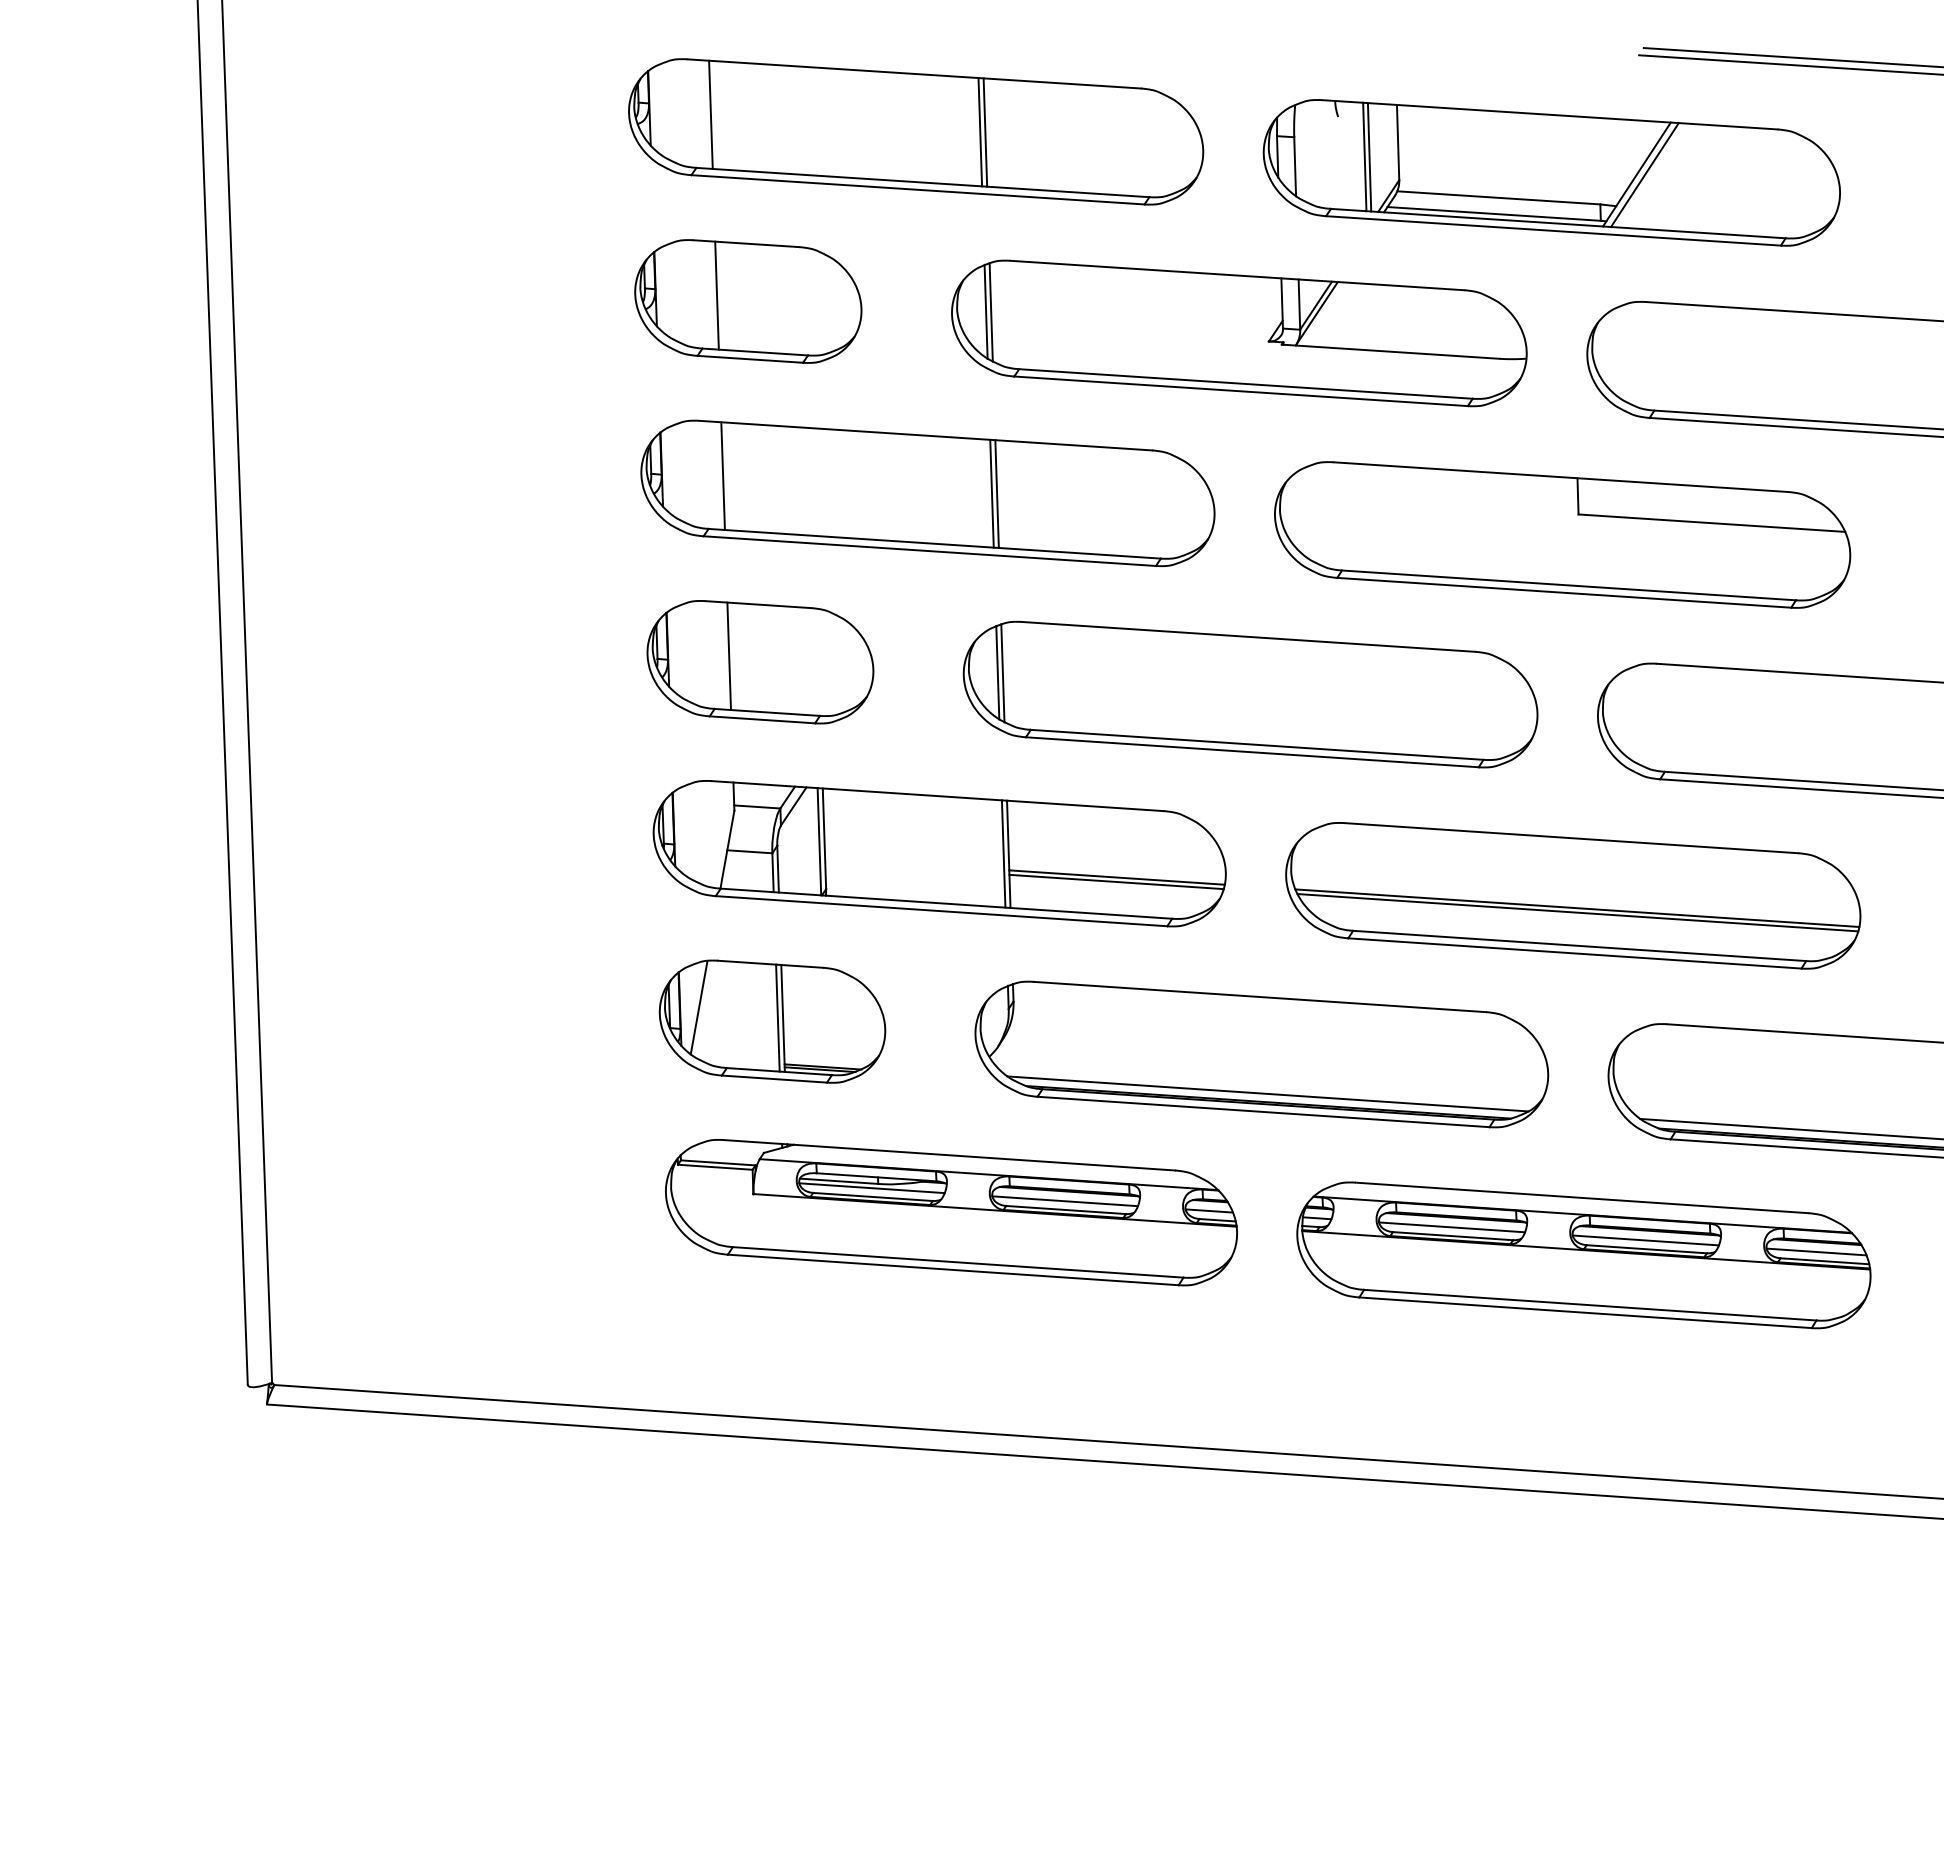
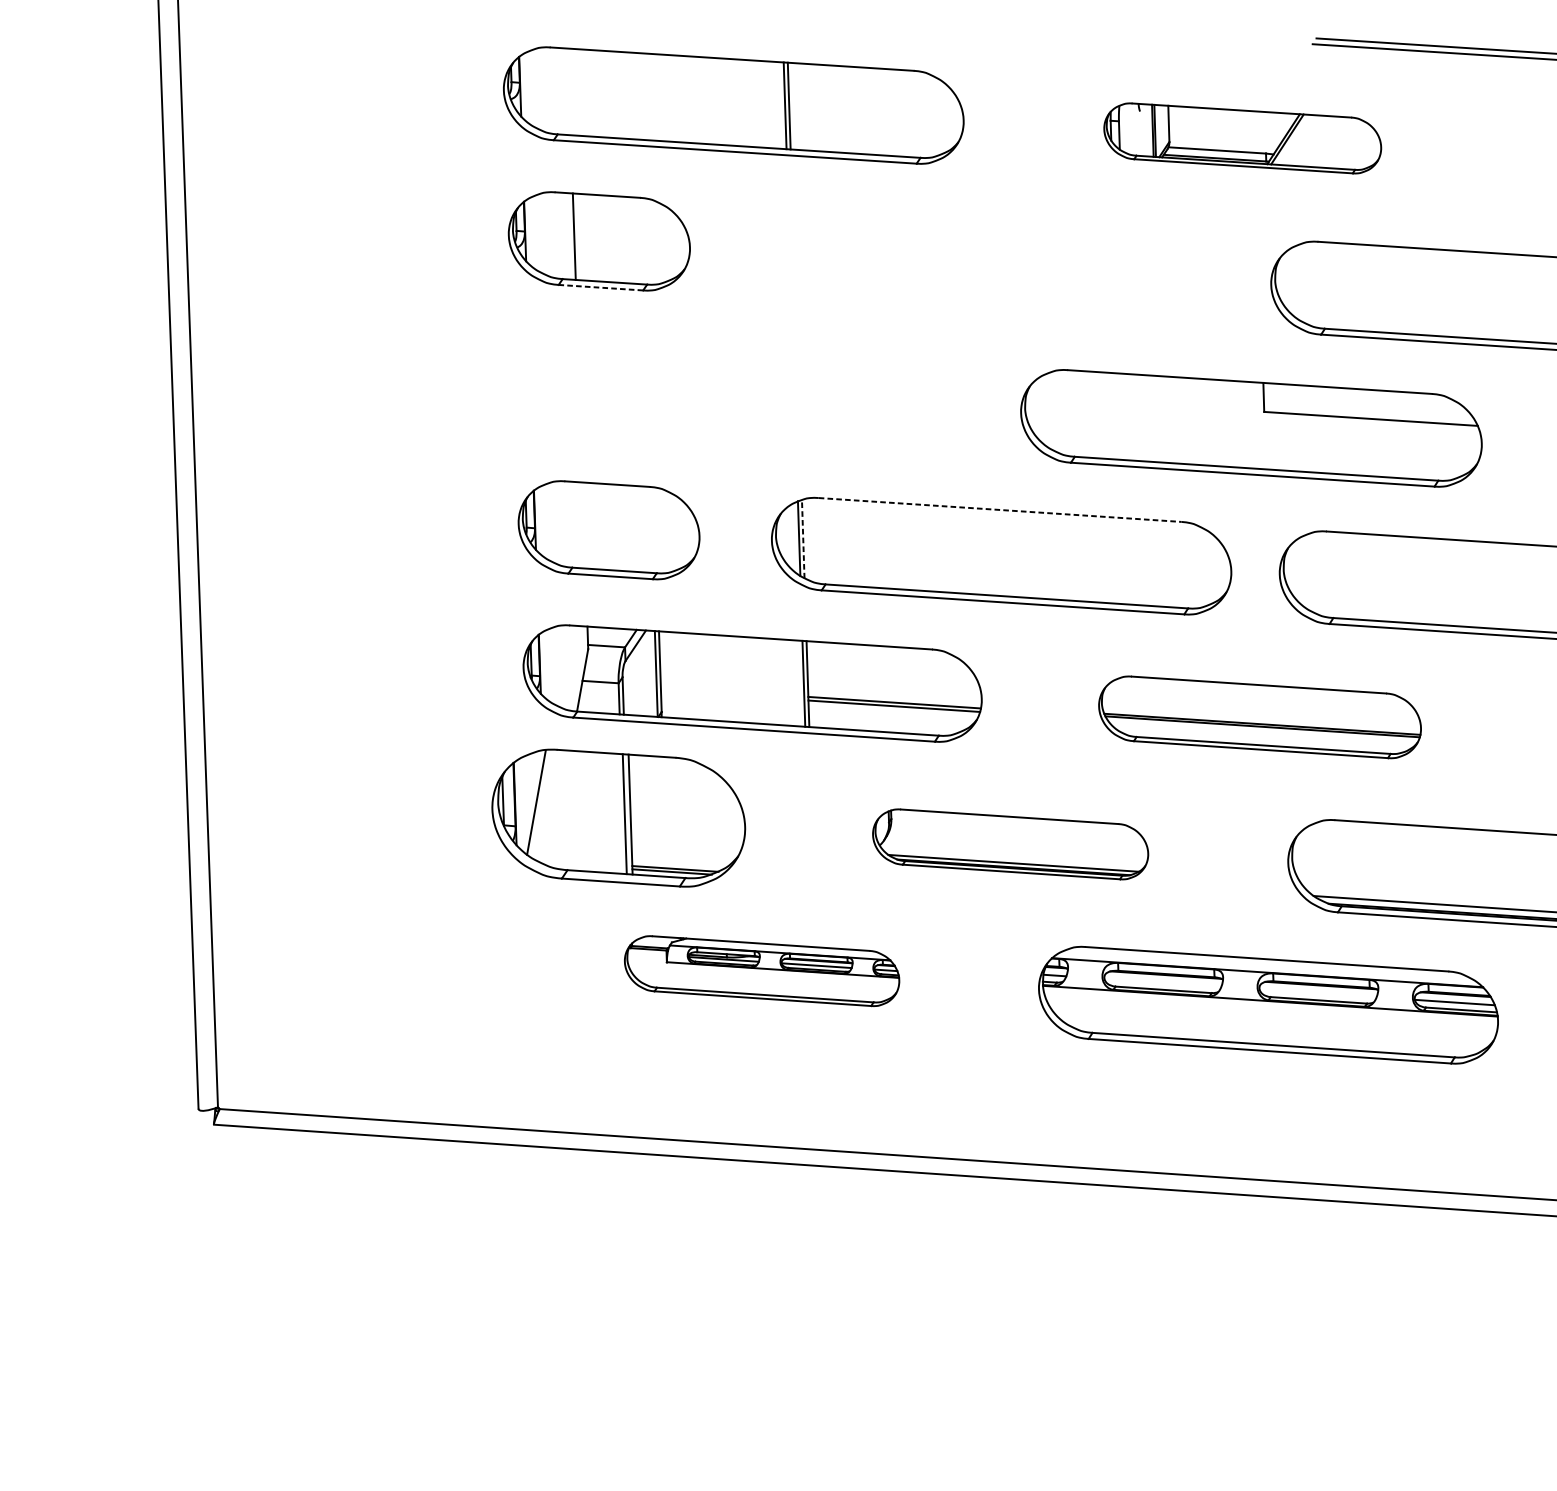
line: (710, 114) -> (569, 91), removed
part: (1551, 172) -> (1242, 138), size x0.6
part: (1239, 333) -> (992, 267), removed
line: (750, 359) -> (601, 287), solid -> dashed
part: (927, 492) -> (742, 394), removed
line: (1249, 636) -> (1000, 509), solid -> dashed
line: (729, 656) -> (584, 525), removed
line: (1002, 672) -> (802, 538), solid -> dashed
part: (1573, 895) -> (1260, 717), size x0.7
part: (772, 1021) -> (618, 817), size x1.4
part: (1261, 1054) -> (1010, 844), size x0.6
part: (951, 1212) -> (762, 970), size x0.6
line: (1451, 1227) -> (1162, 982), removed
line: (1645, 1240) -> (1317, 993), removed

